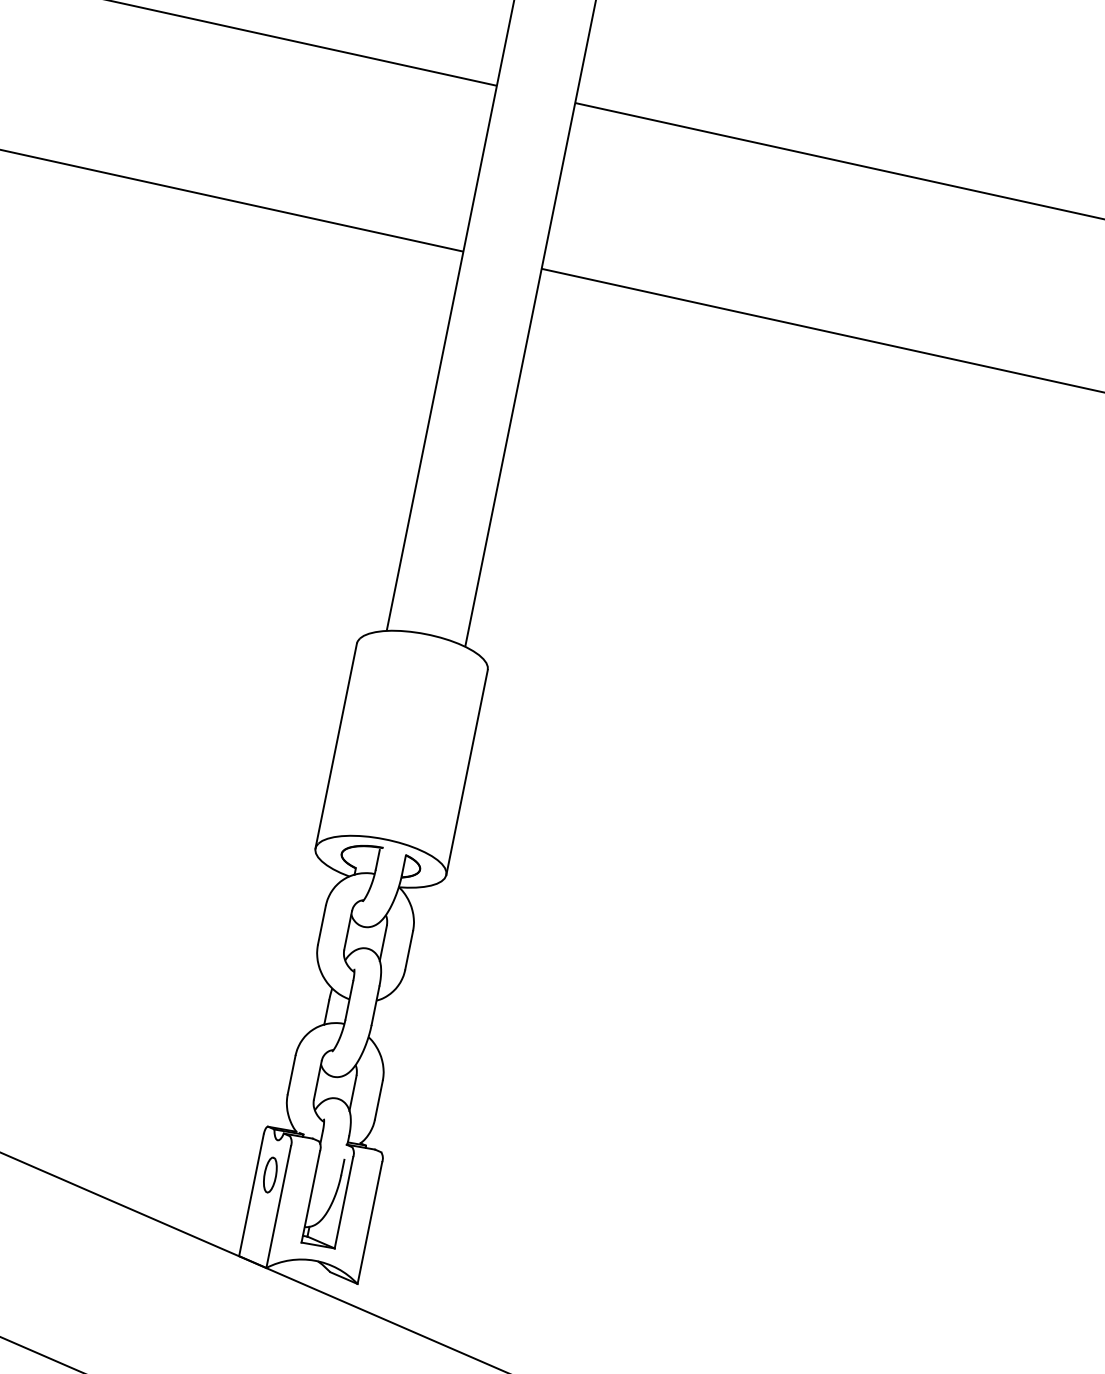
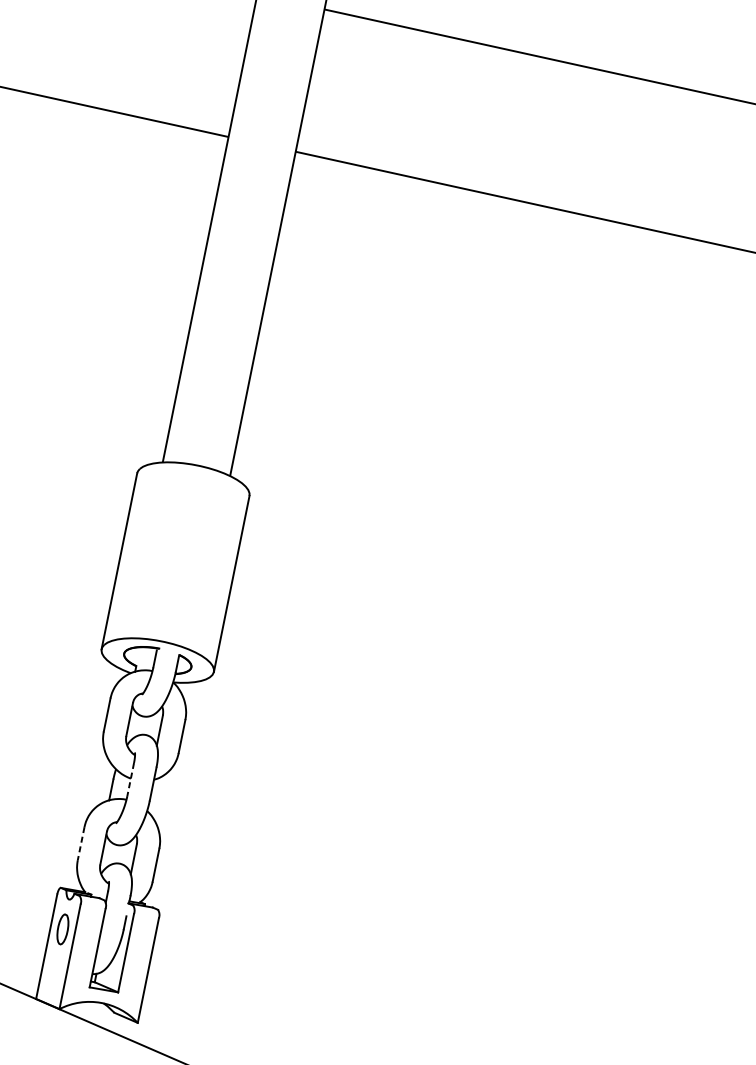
line: (349, 1000) -> (130, 779), solid -> dashed
line: (291, 1075) -> (81, 843), solid -> dashed

